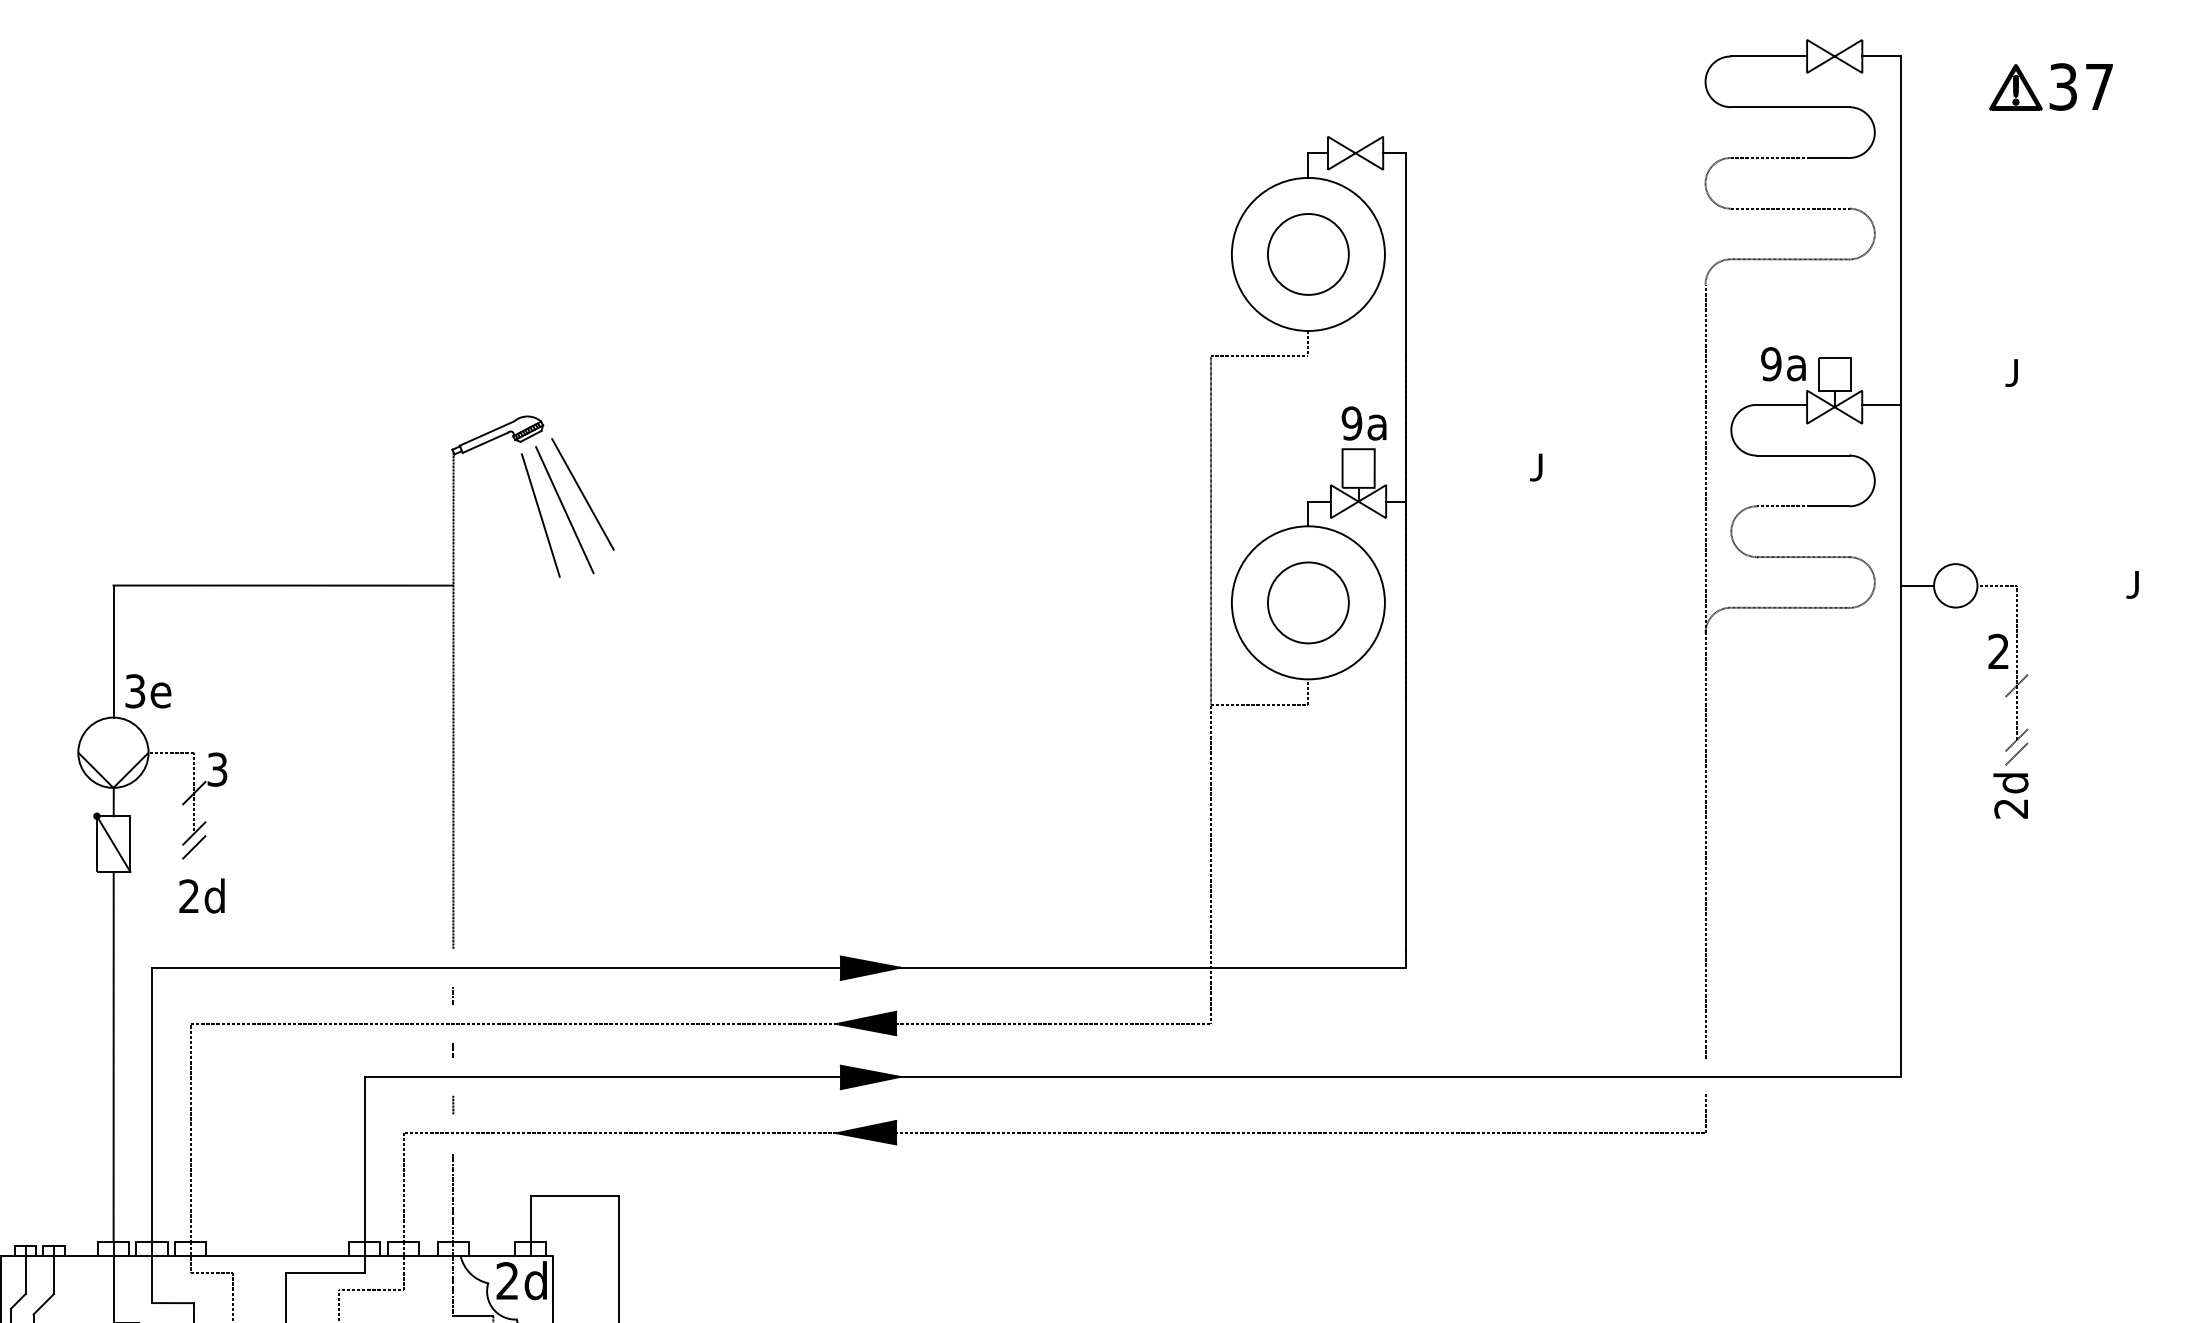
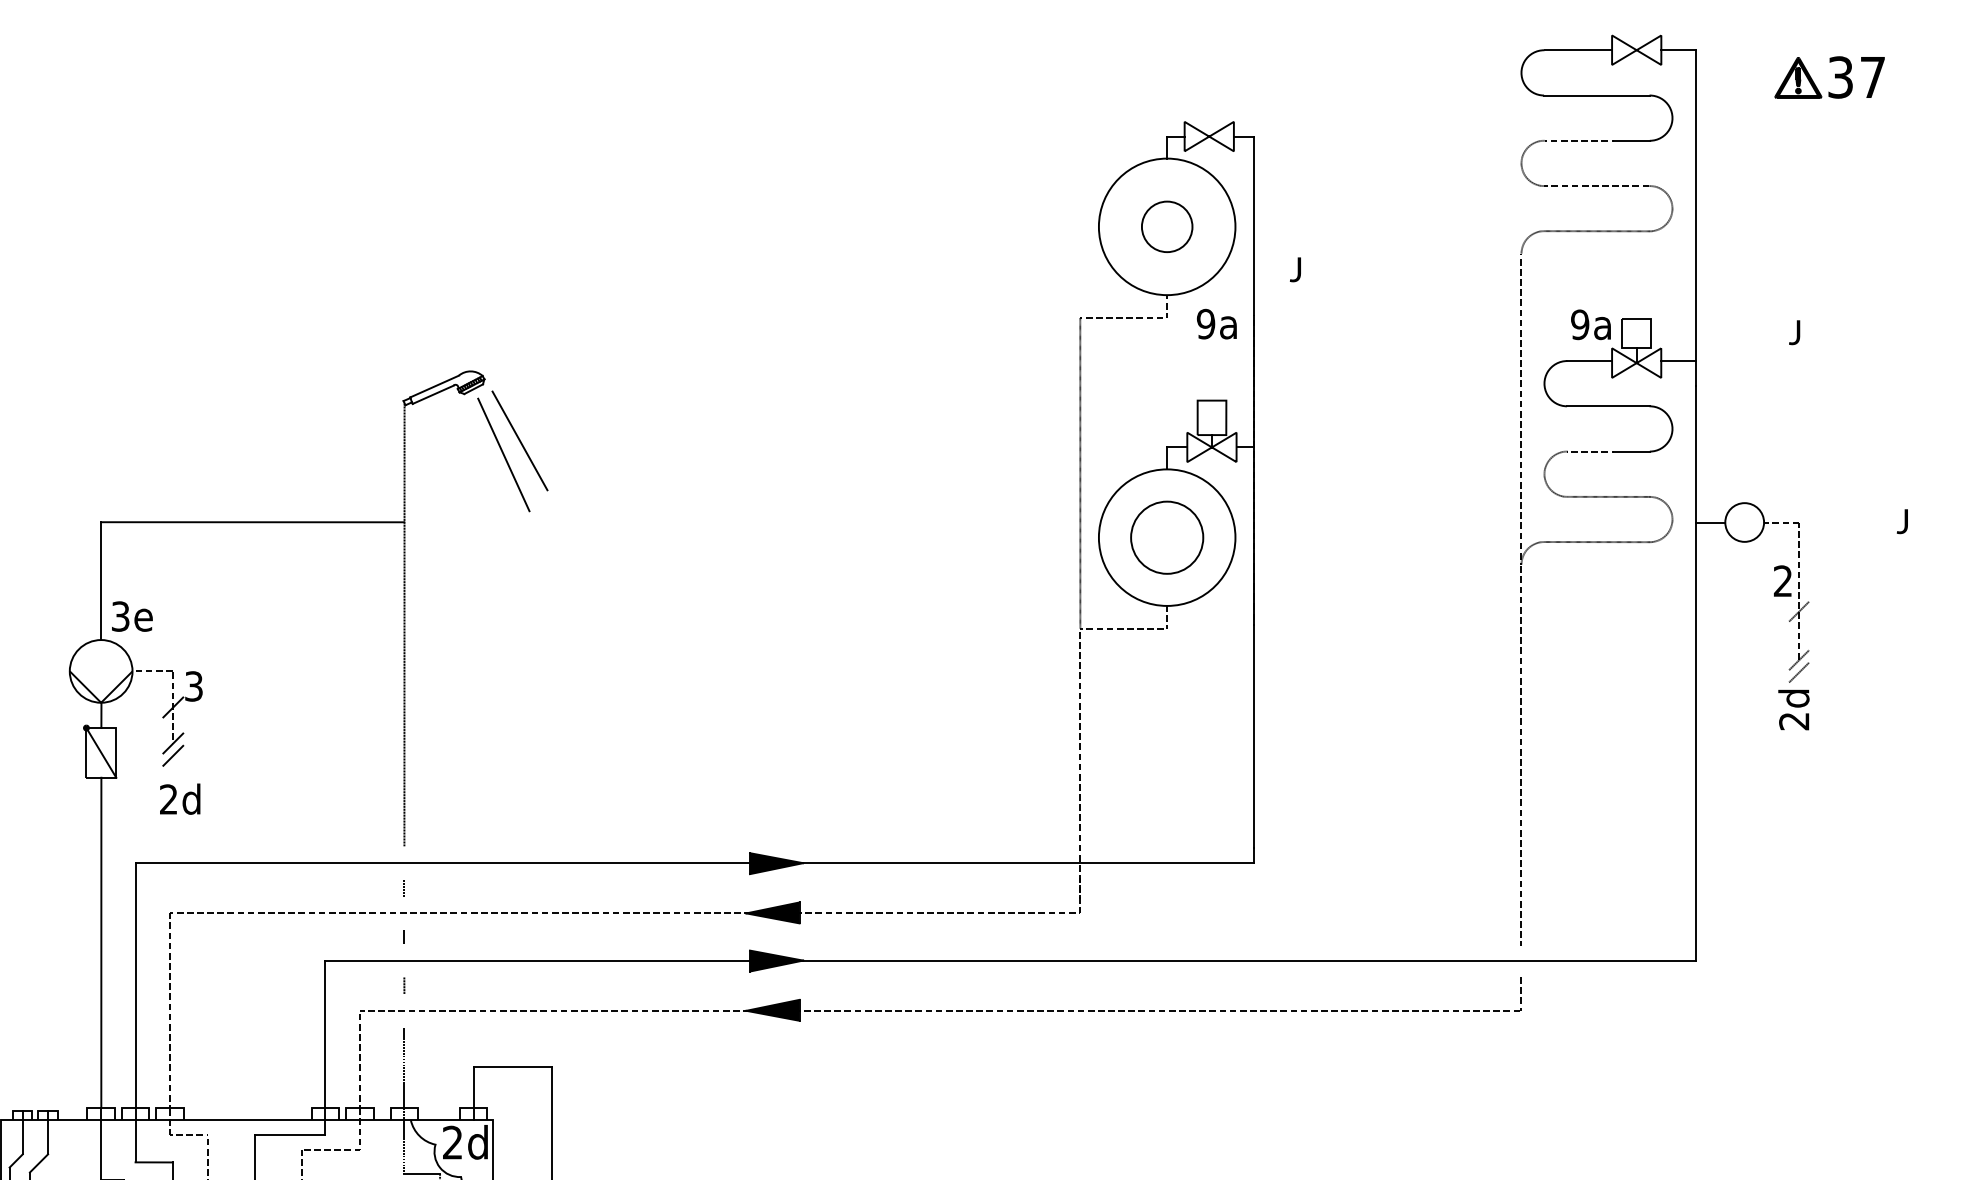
circle: (1308, 254) -> (1167, 226), size x0.7
text: (1363, 423) -> (1216, 324), moved
text: (1536, 467) -> (1295, 269), moved
line: (540, 515) -> (482, 459), removed

